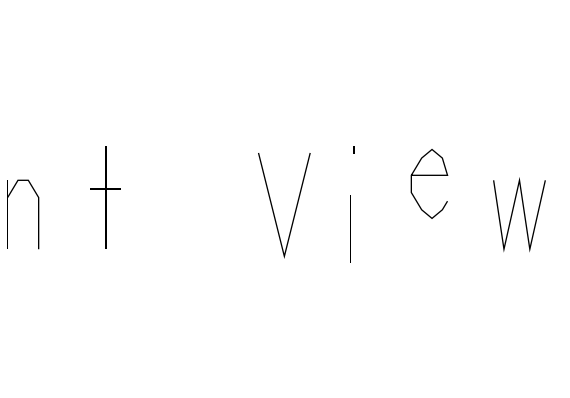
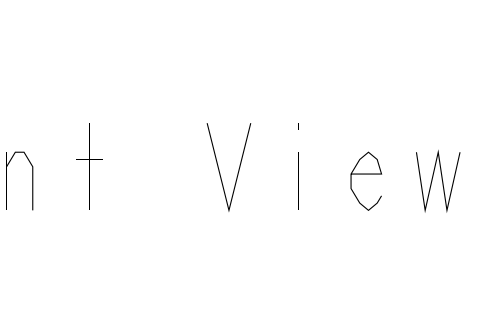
curve: (429, 175) -> (366, 174), moved
line: (273, 207) -> (219, 169), moved
line: (350, 228) -> (298, 180), moved

